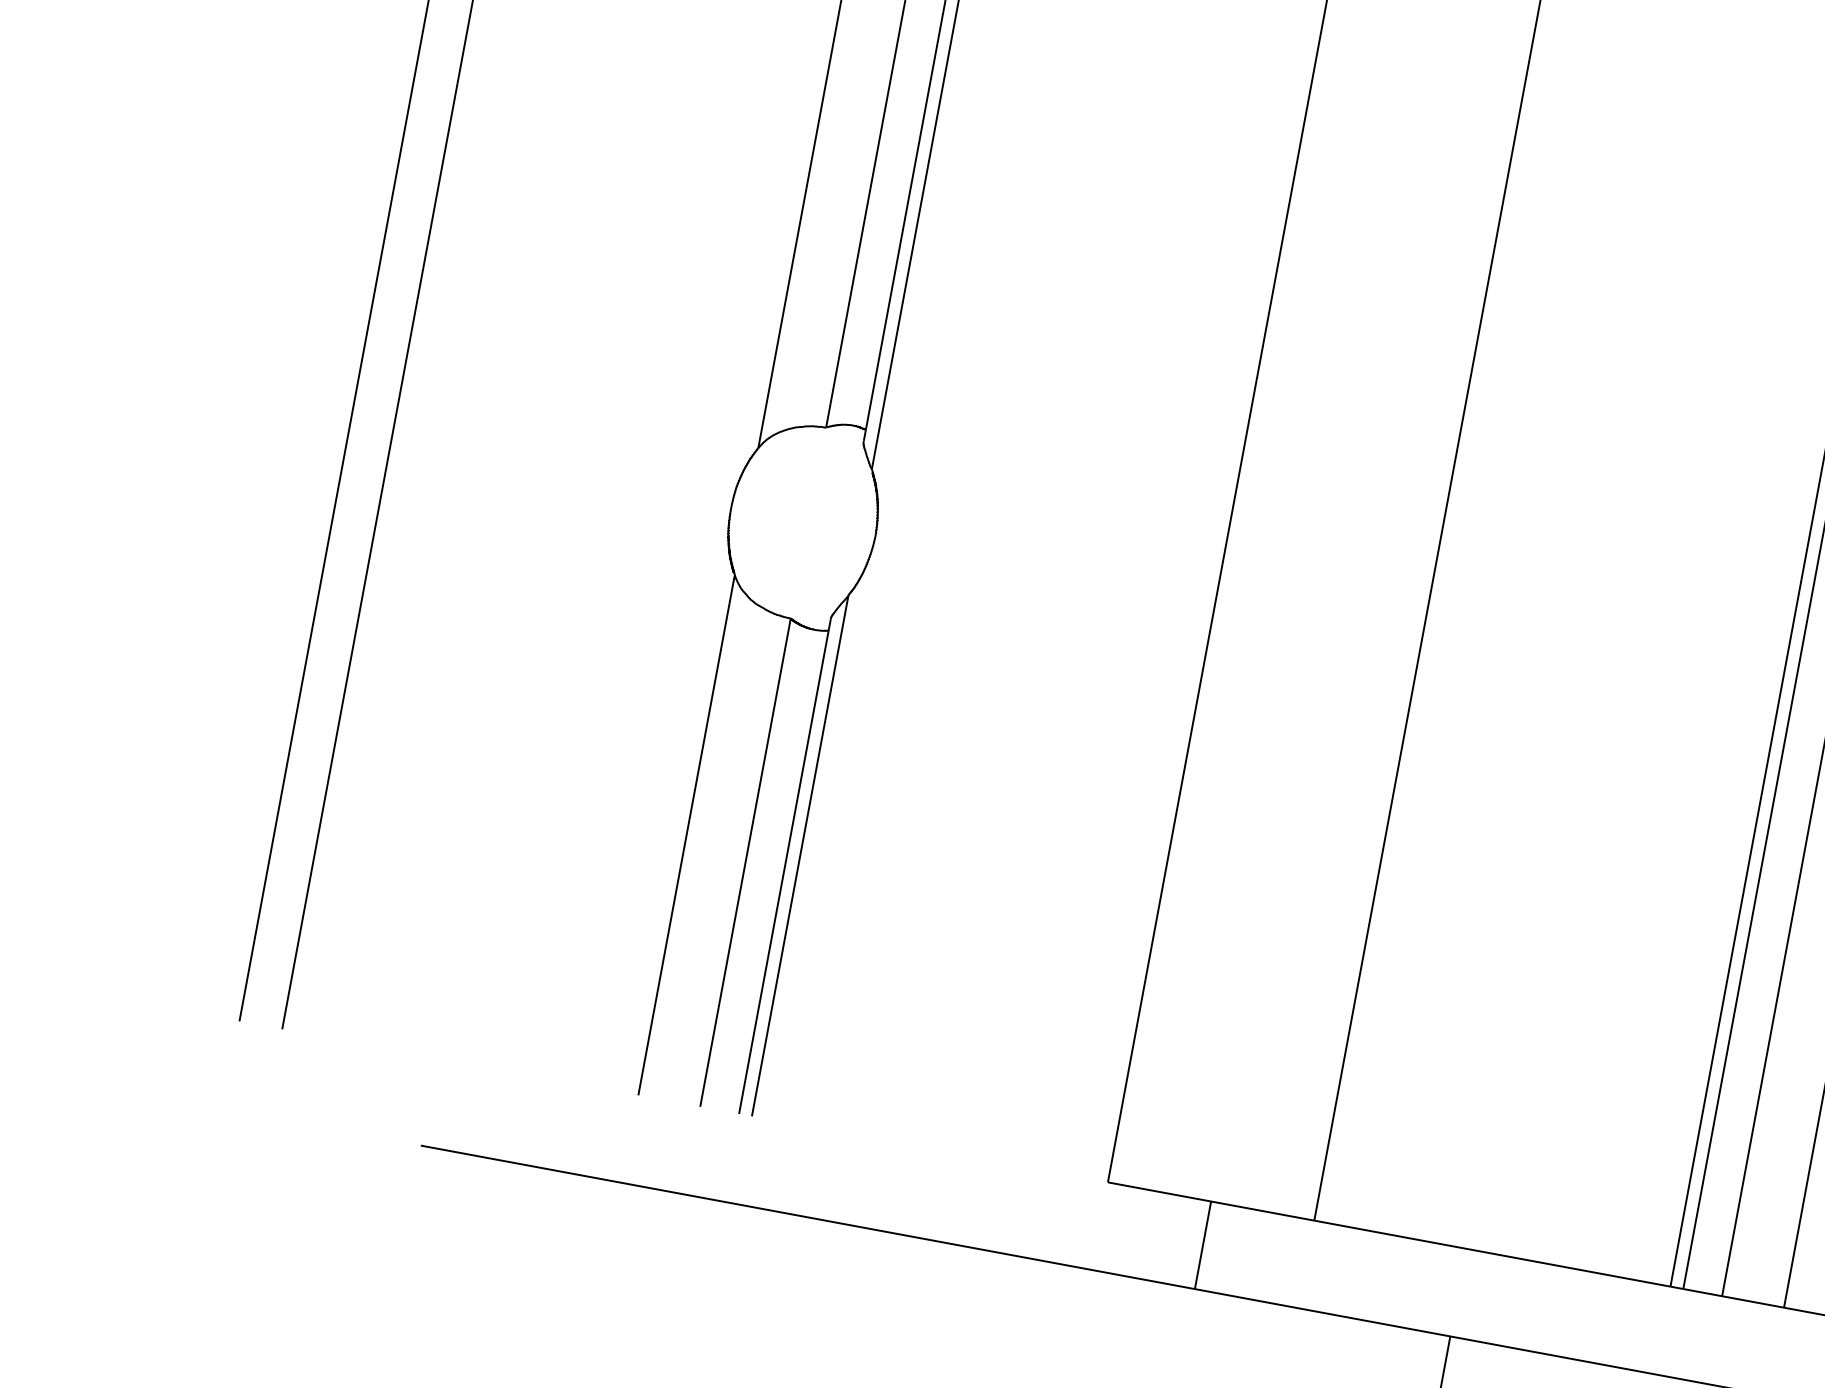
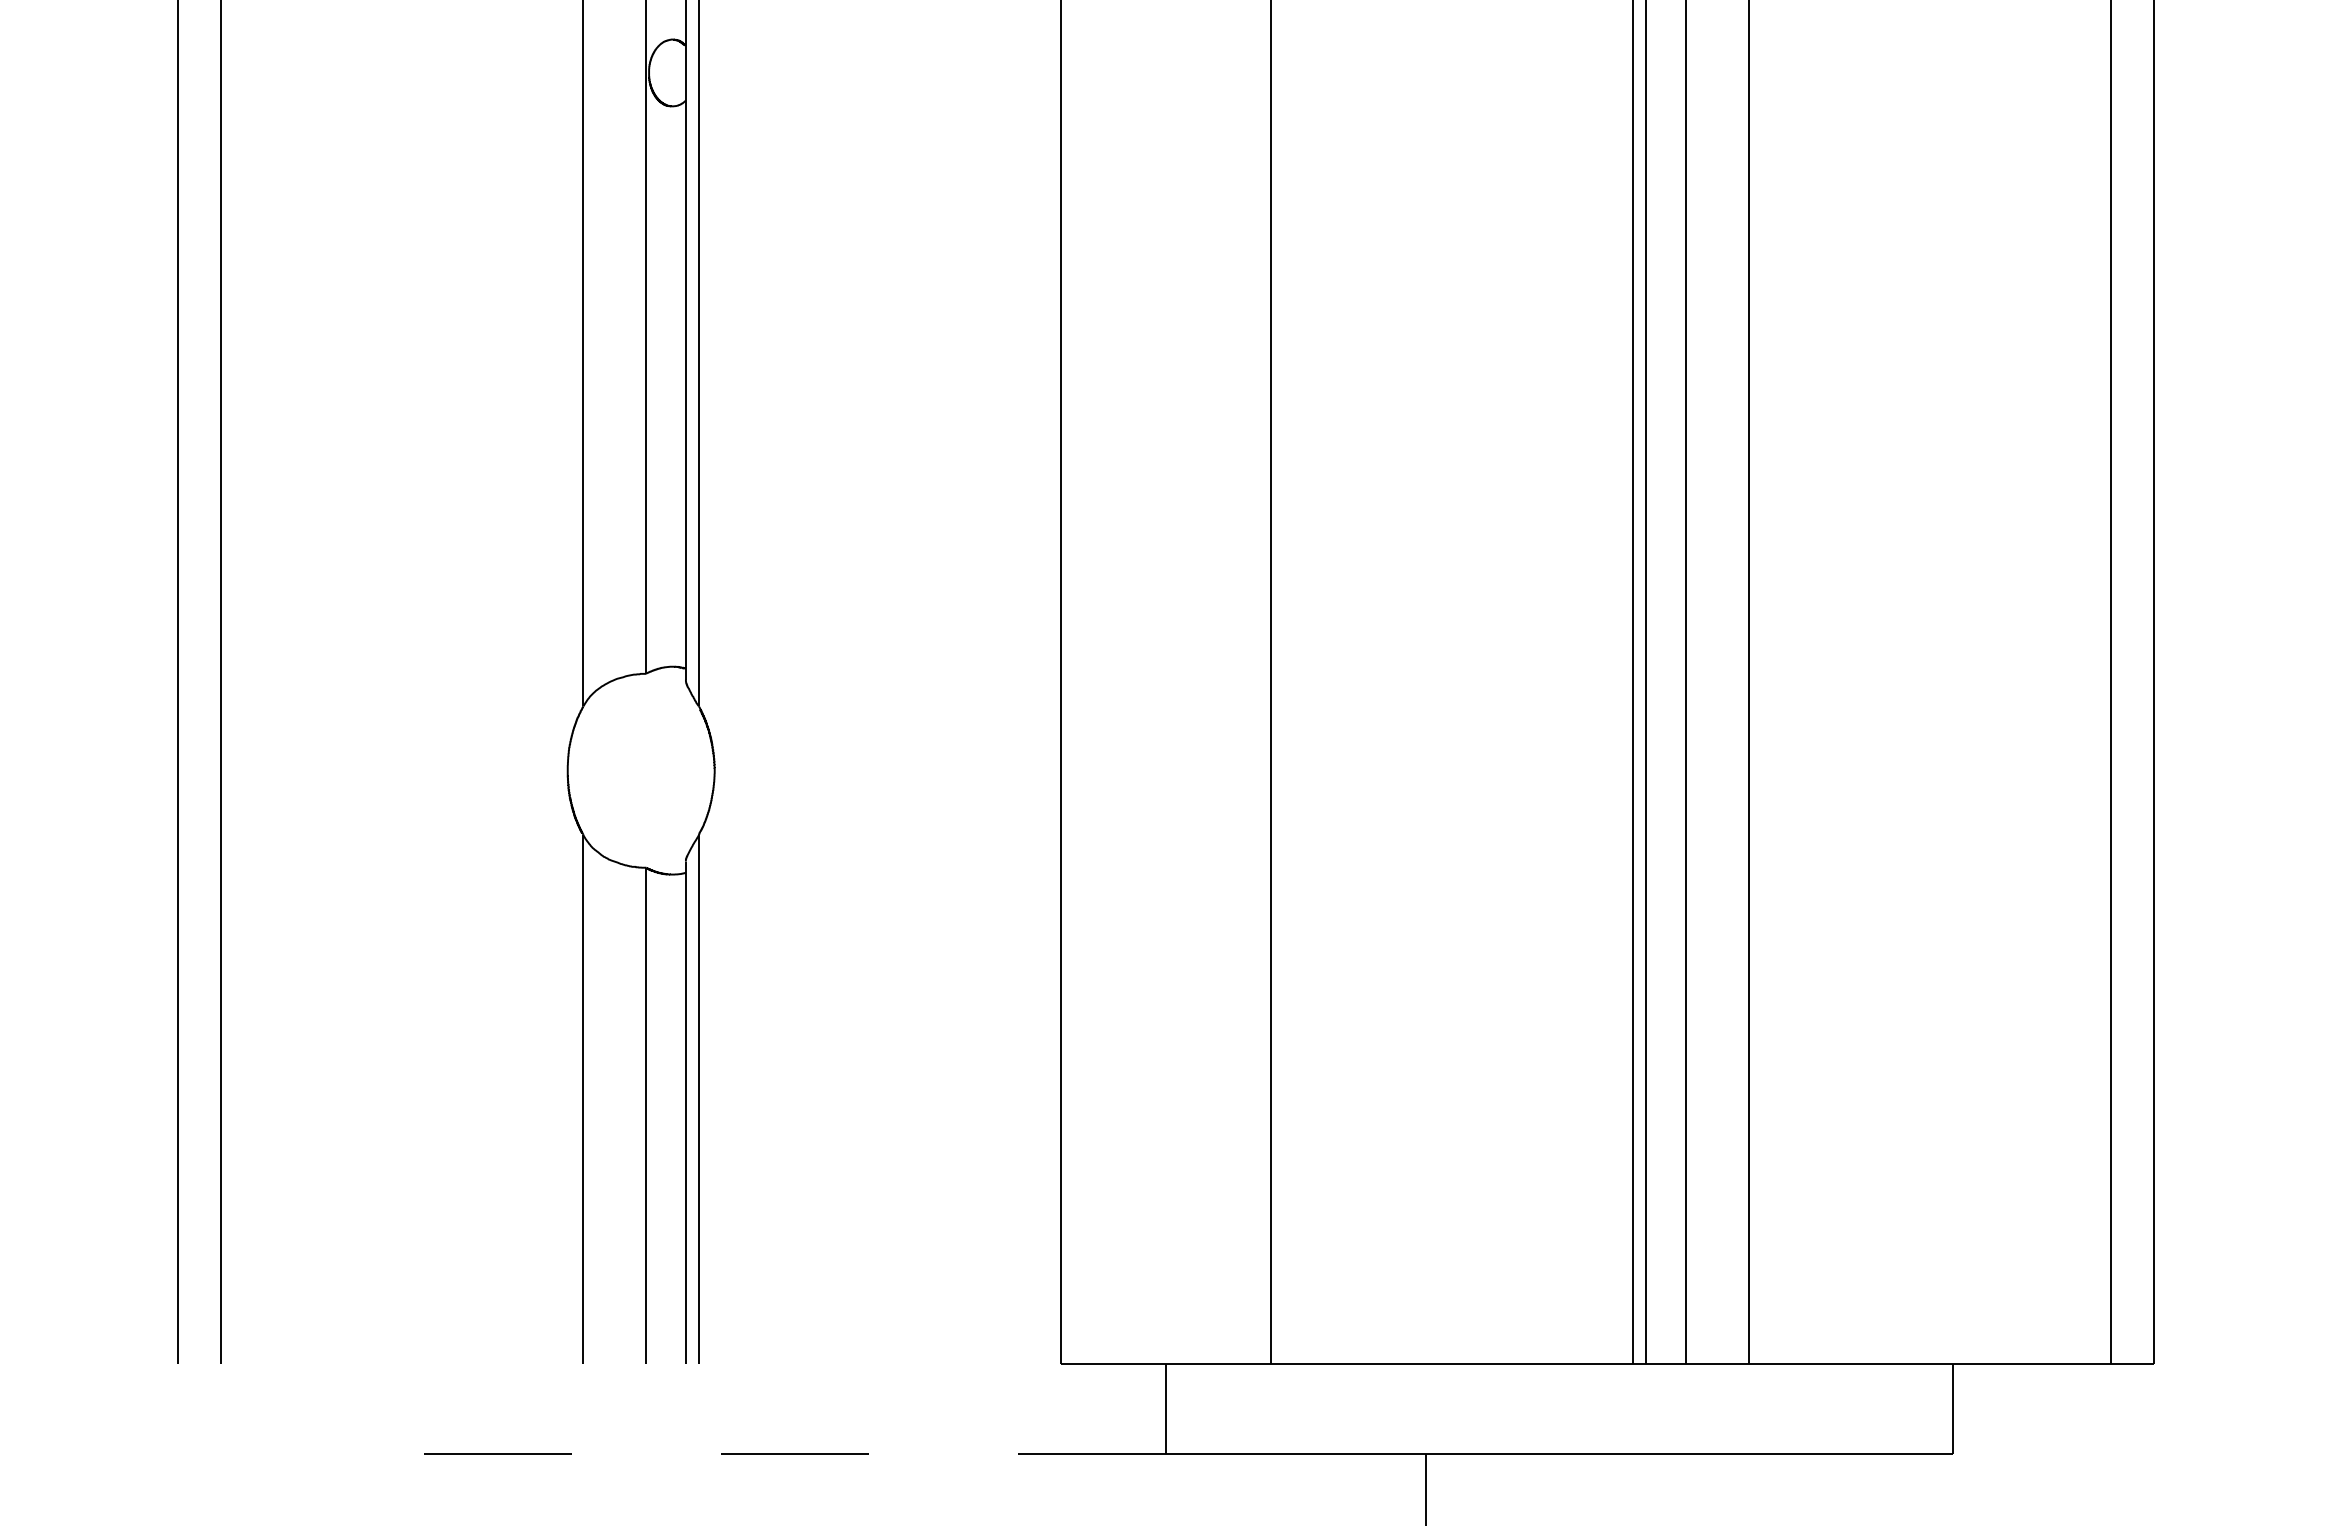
line: (807, 1217) -> (772, 1453), solid -> dashed

